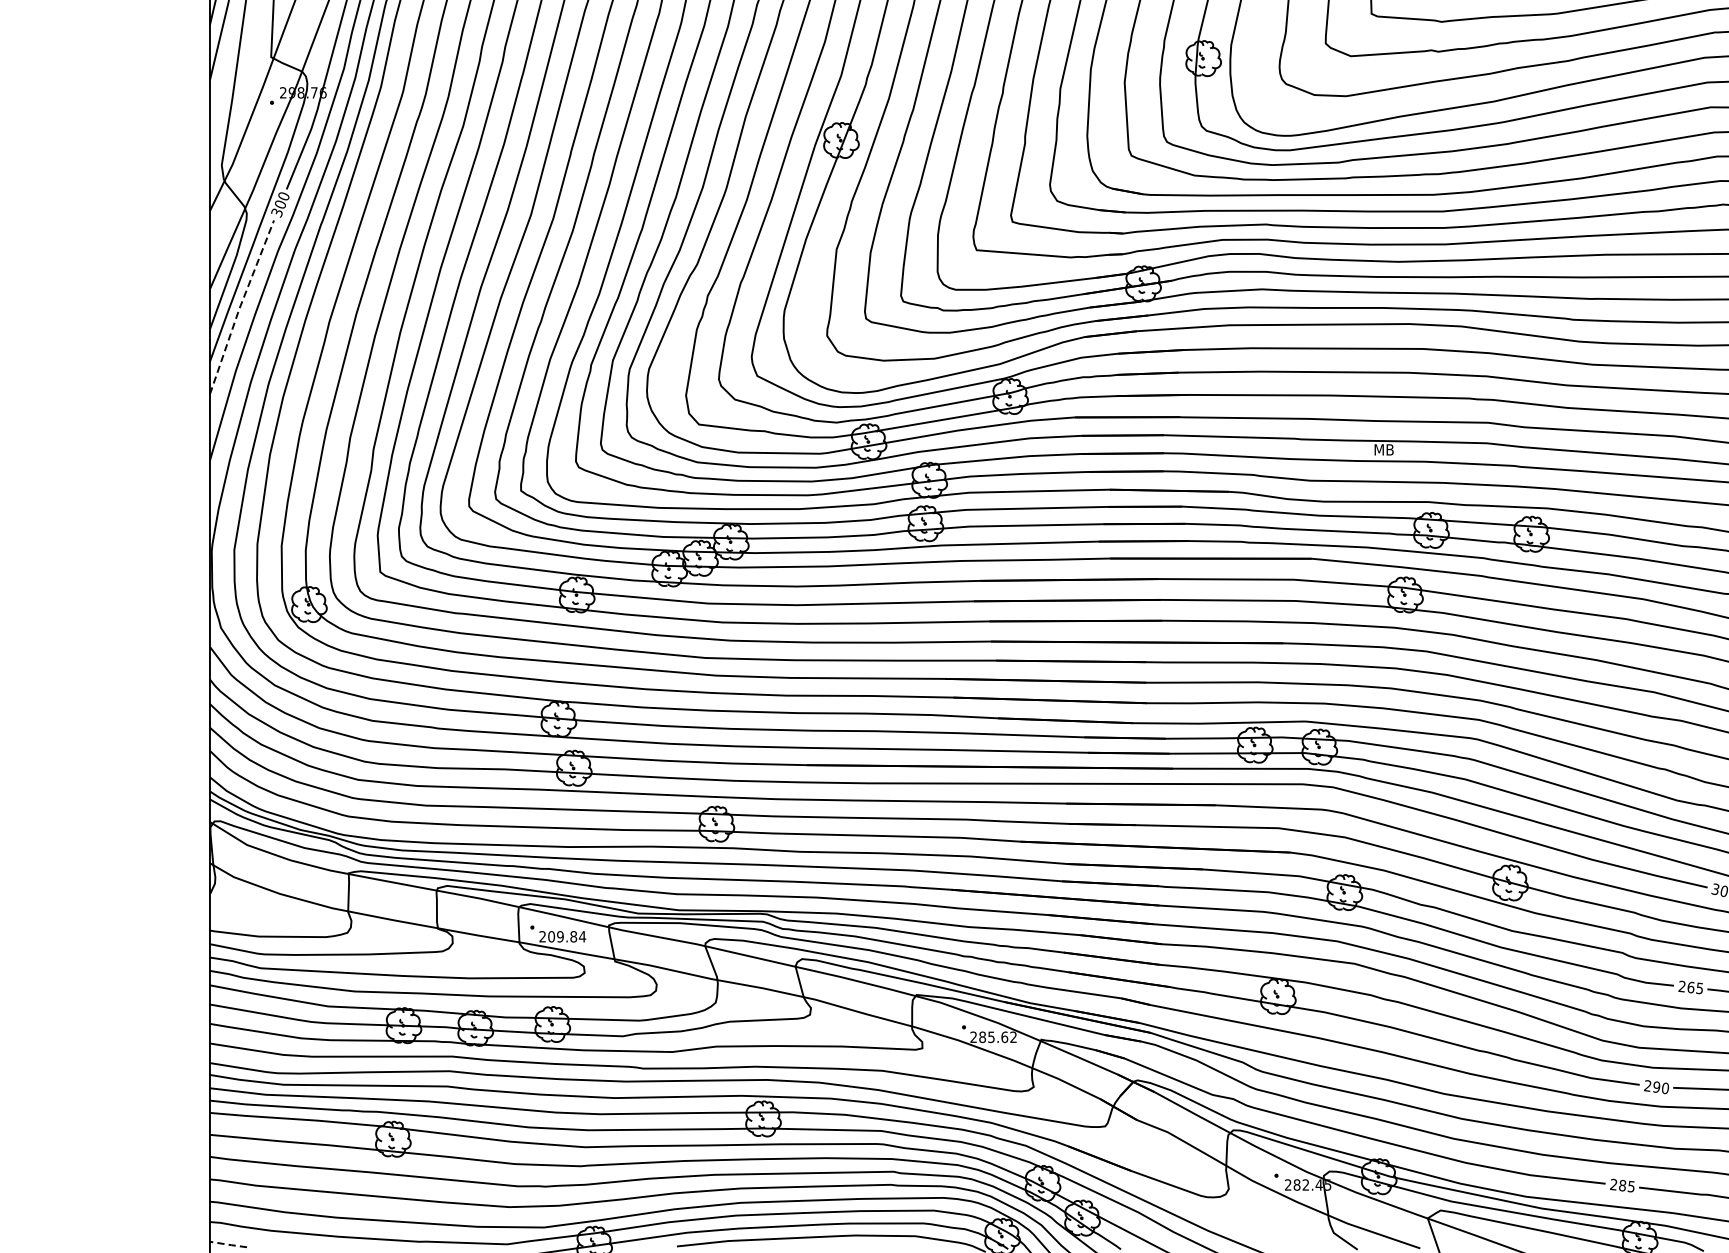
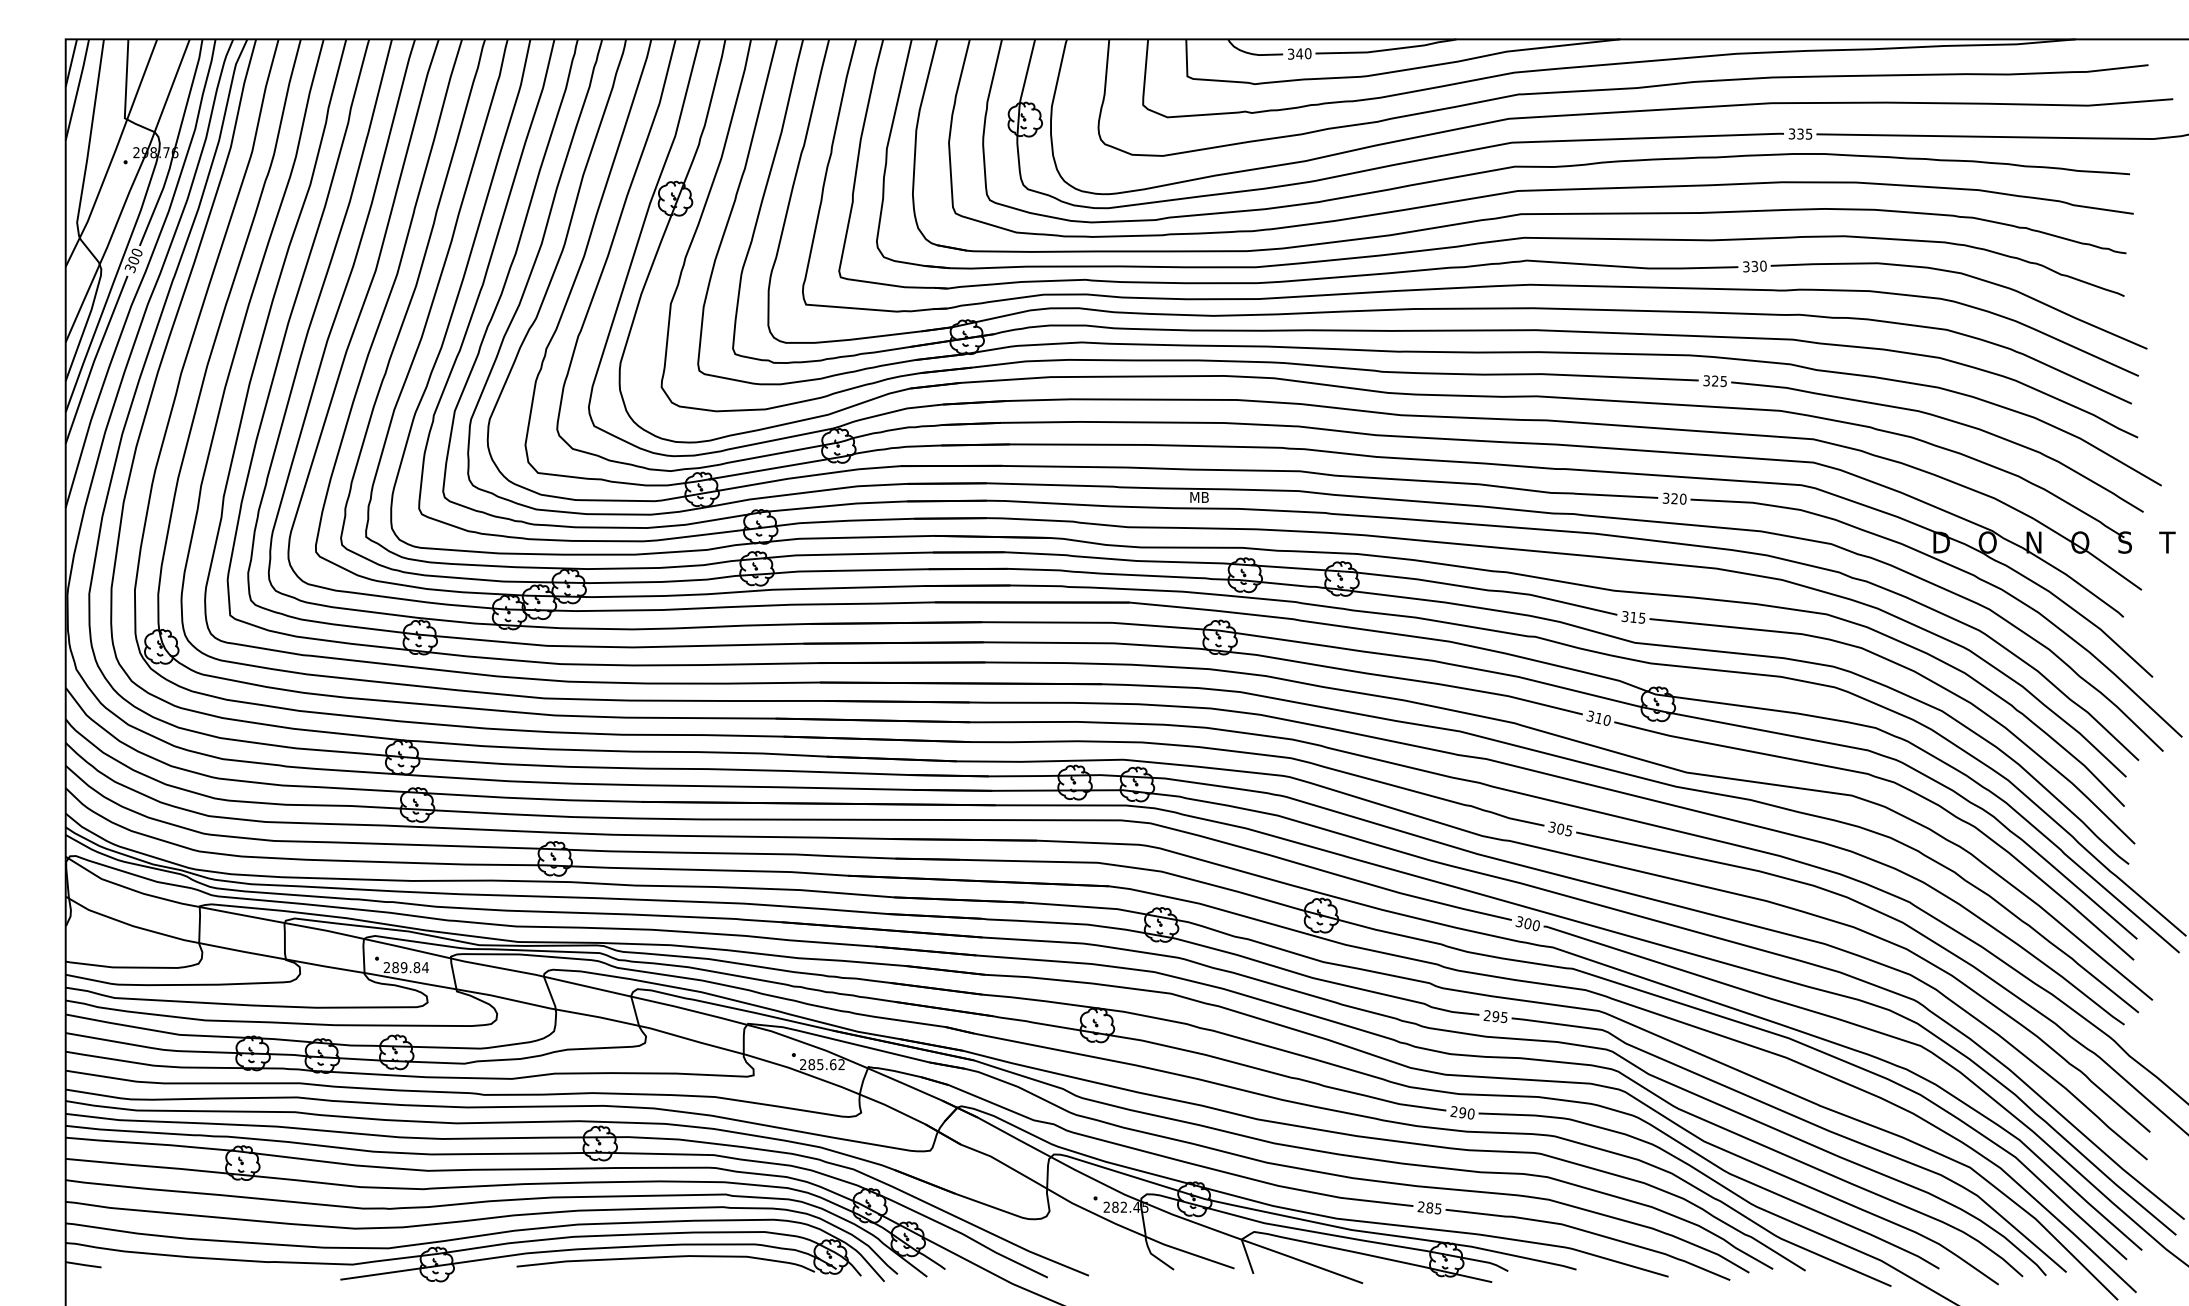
line: (240, 305) -> (95, 358), dashed -> solid
text: (551, 936) -> (395, 967), 209.84 -> 289.84
text: (1690, 987) -> (1495, 1016), 265 -> 295
line: (229, 1245) -> (84, 1265), dashed -> solid

